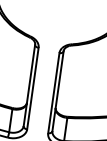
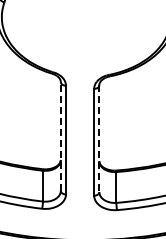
line: (29, 84) -> (60, 135), solid -> dashed
line: (58, 91) -> (99, 139), solid -> dashed

